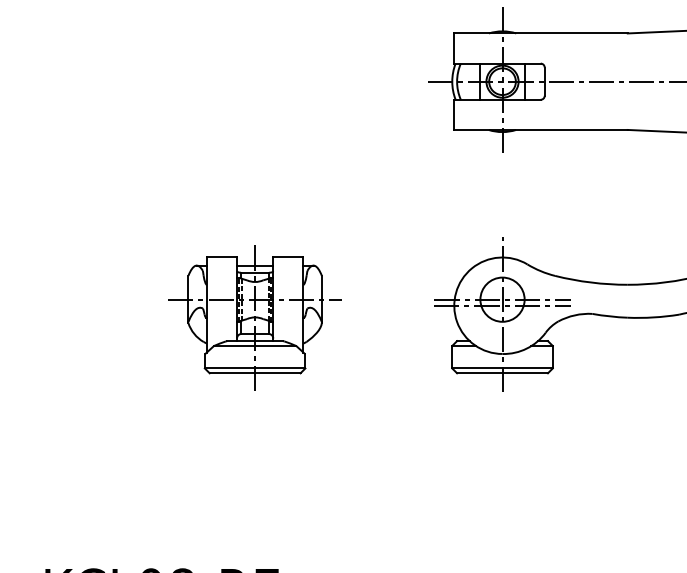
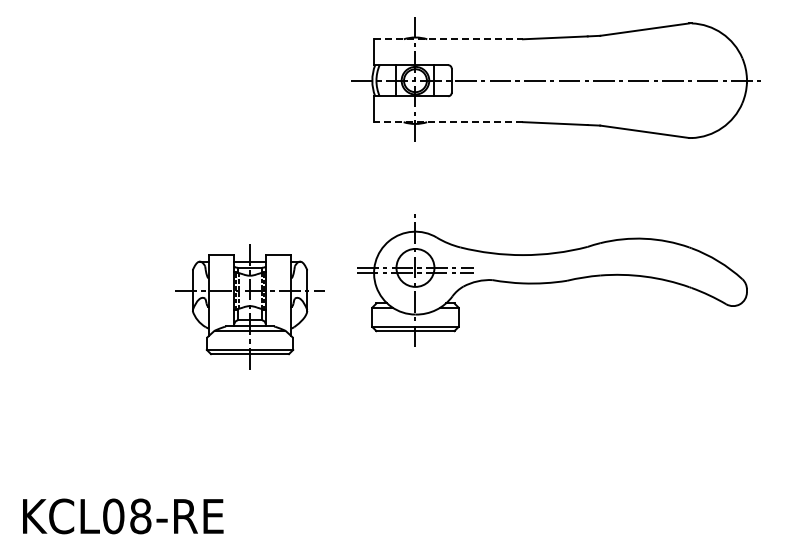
line: (542, 33) -> (449, 39), solid -> dashed
line: (540, 130) -> (448, 122), solid -> dashed
part: (254, 317) -> (249, 306), moved

